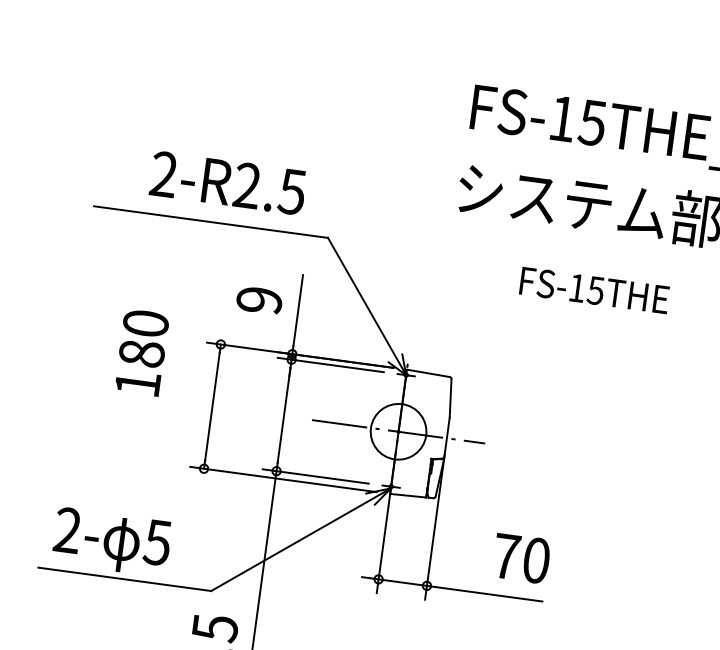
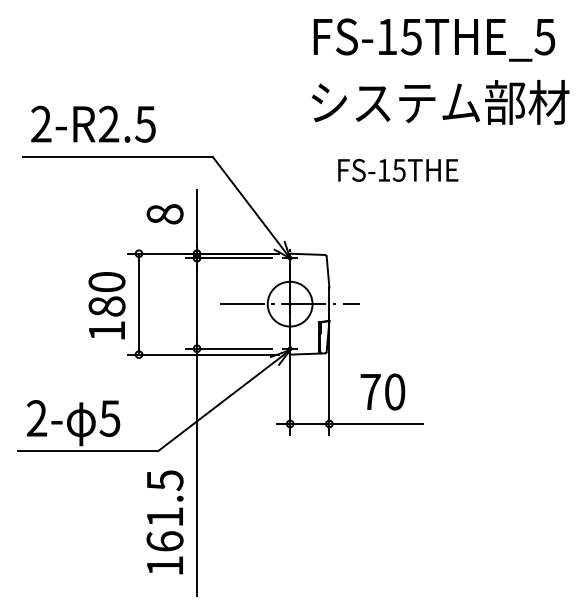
text: (228, 182) -> (93, 123), moved
text: (595, 289) -> (398, 169), moved
text: (258, 300) -> (164, 214), 9 -> 8
text: (141, 352) -> (106, 305), moved
text: (521, 557) -> (382, 391), moved

